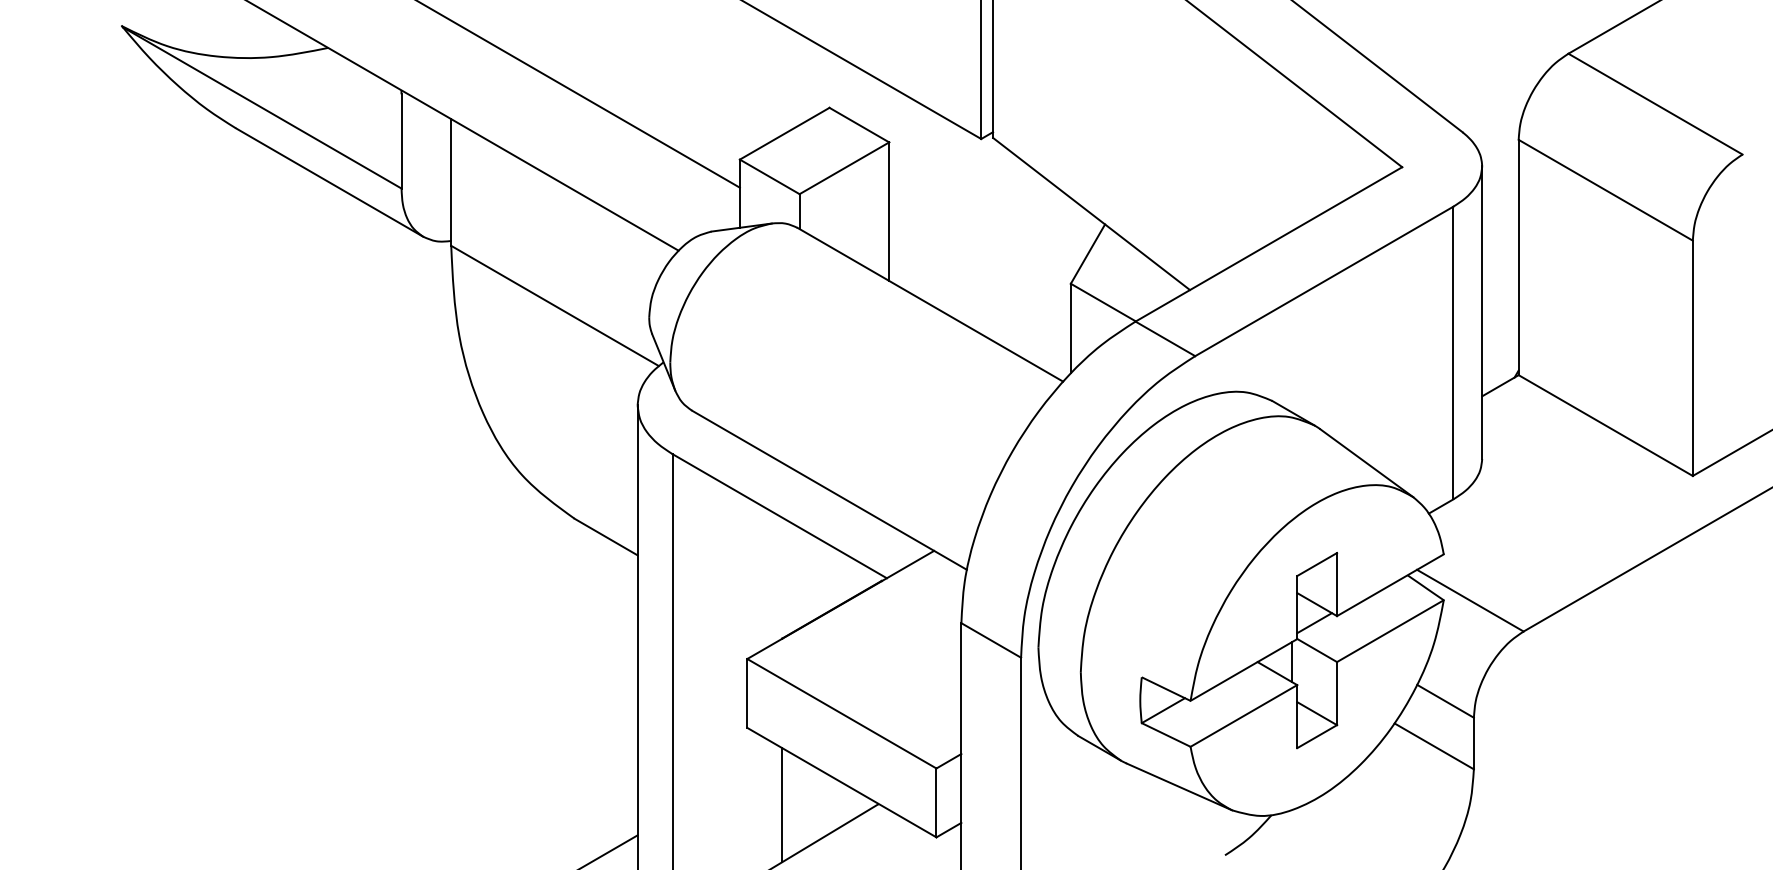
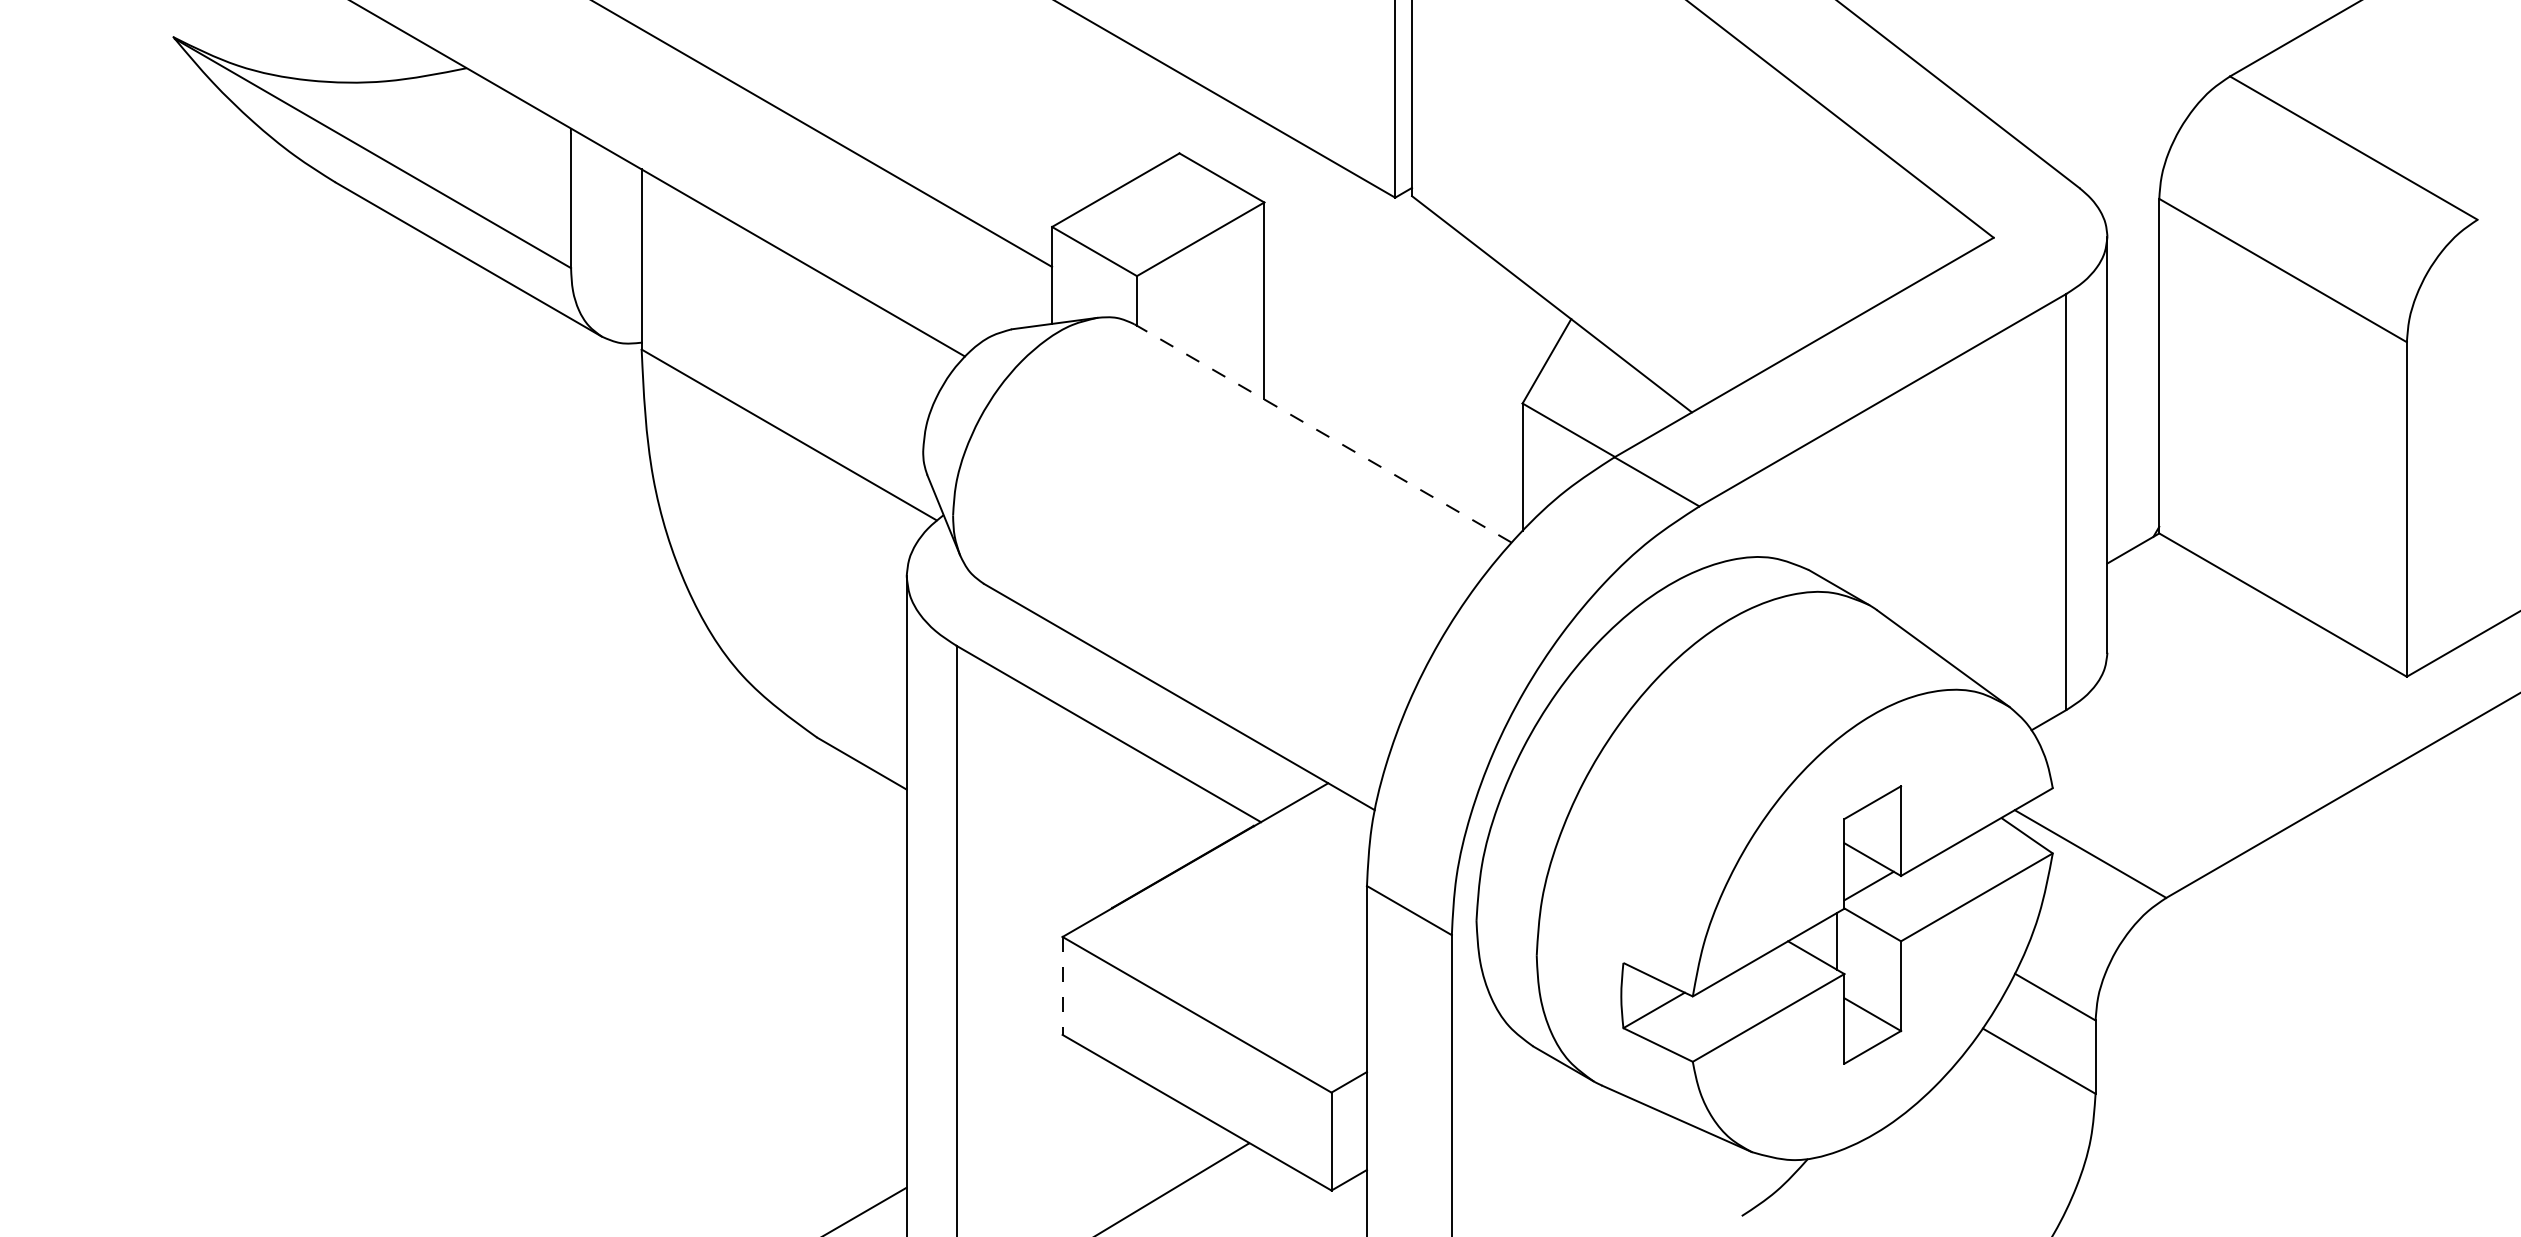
line: (930, 305) -> (1323, 434), solid -> dashed
line: (747, 693) -> (1062, 986), solid -> dashed
line: (782, 805) -> (1112, 1145), removed

